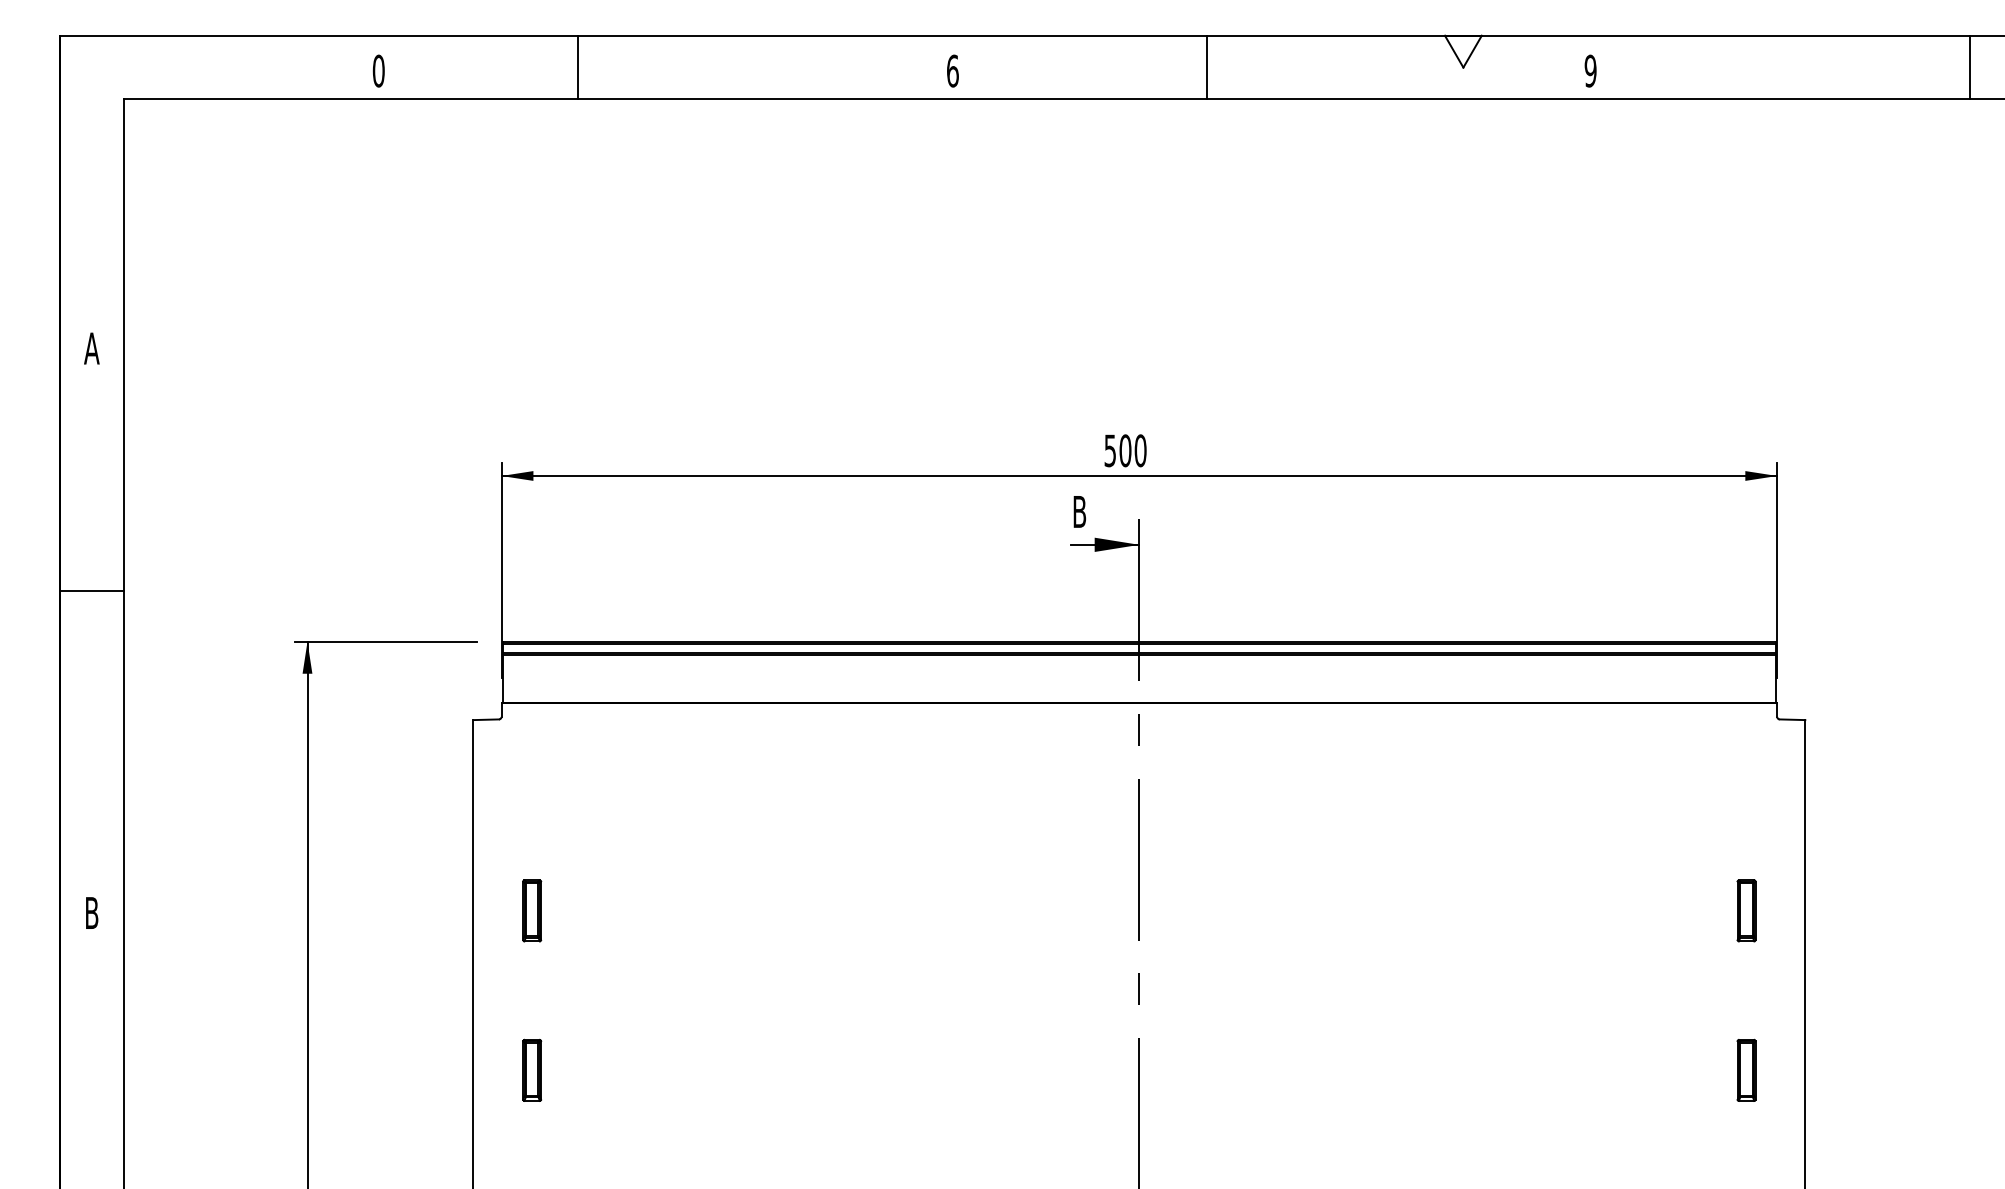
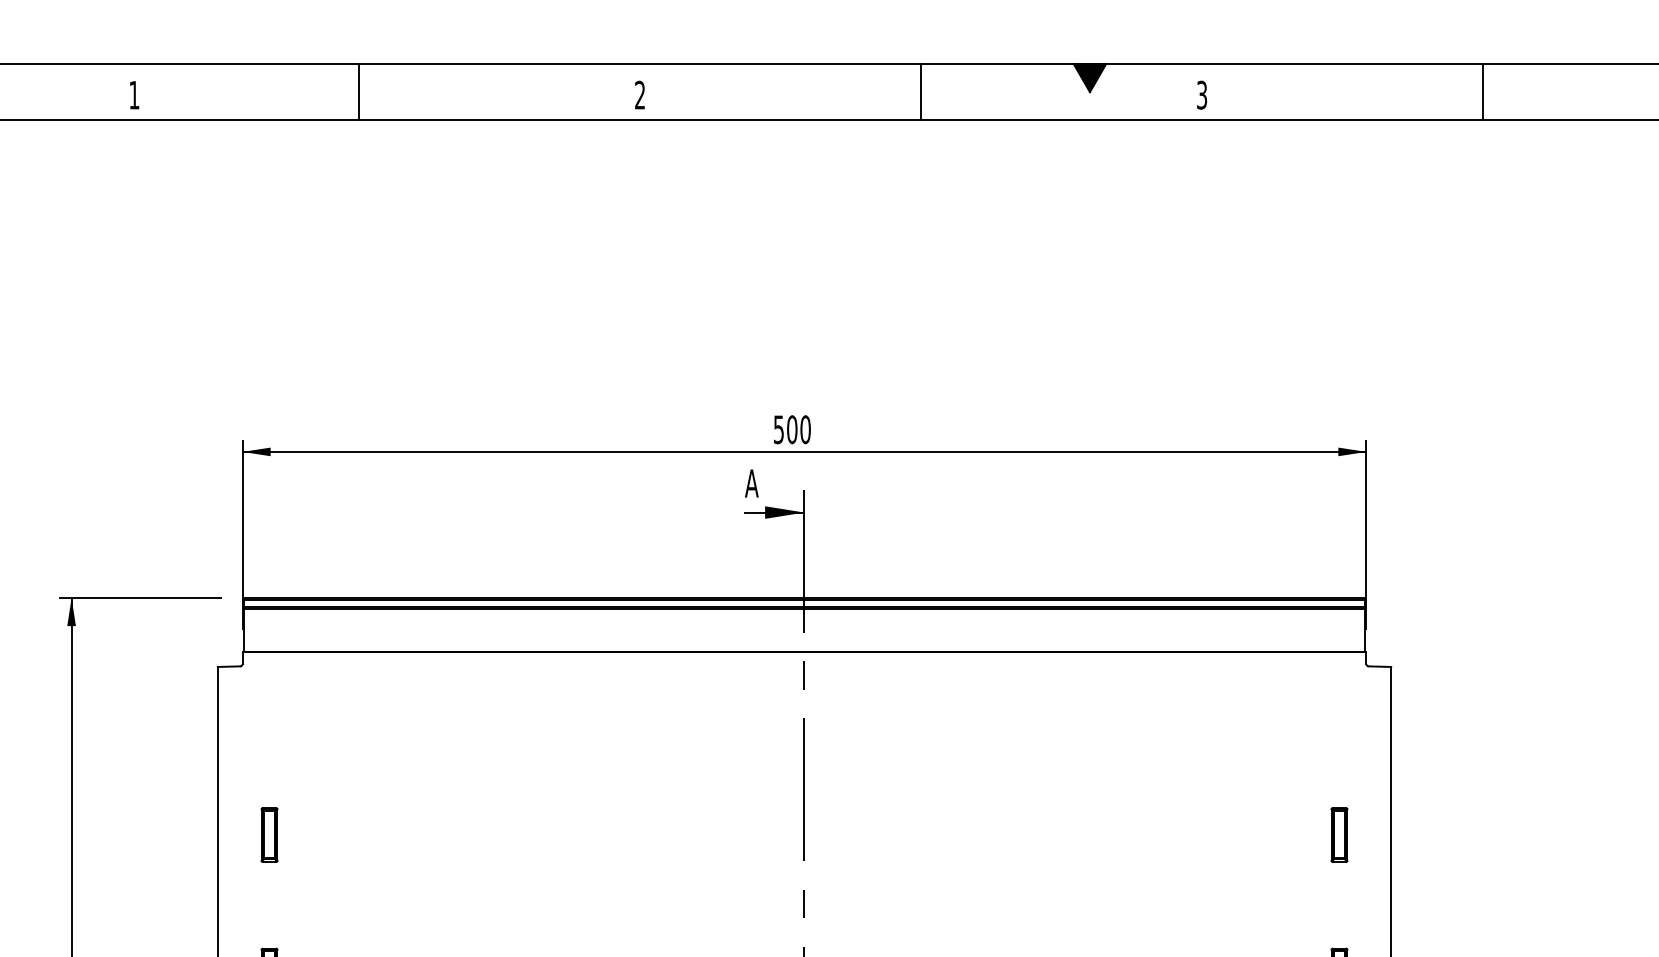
fill: (1462, 51) -> (1089, 77), added
line: (578, 67) -> (359, 92), moved
line: (1207, 67) -> (921, 92), moved
line: (1969, 67) -> (1482, 92), moved
text: (378, 70) -> (134, 94), 0 -> 1
text: (952, 70) -> (639, 94), 6 -> 2
text: (1590, 70) -> (1201, 94), 9 -> 3
text: (1079, 511) -> (751, 483), B -> A

